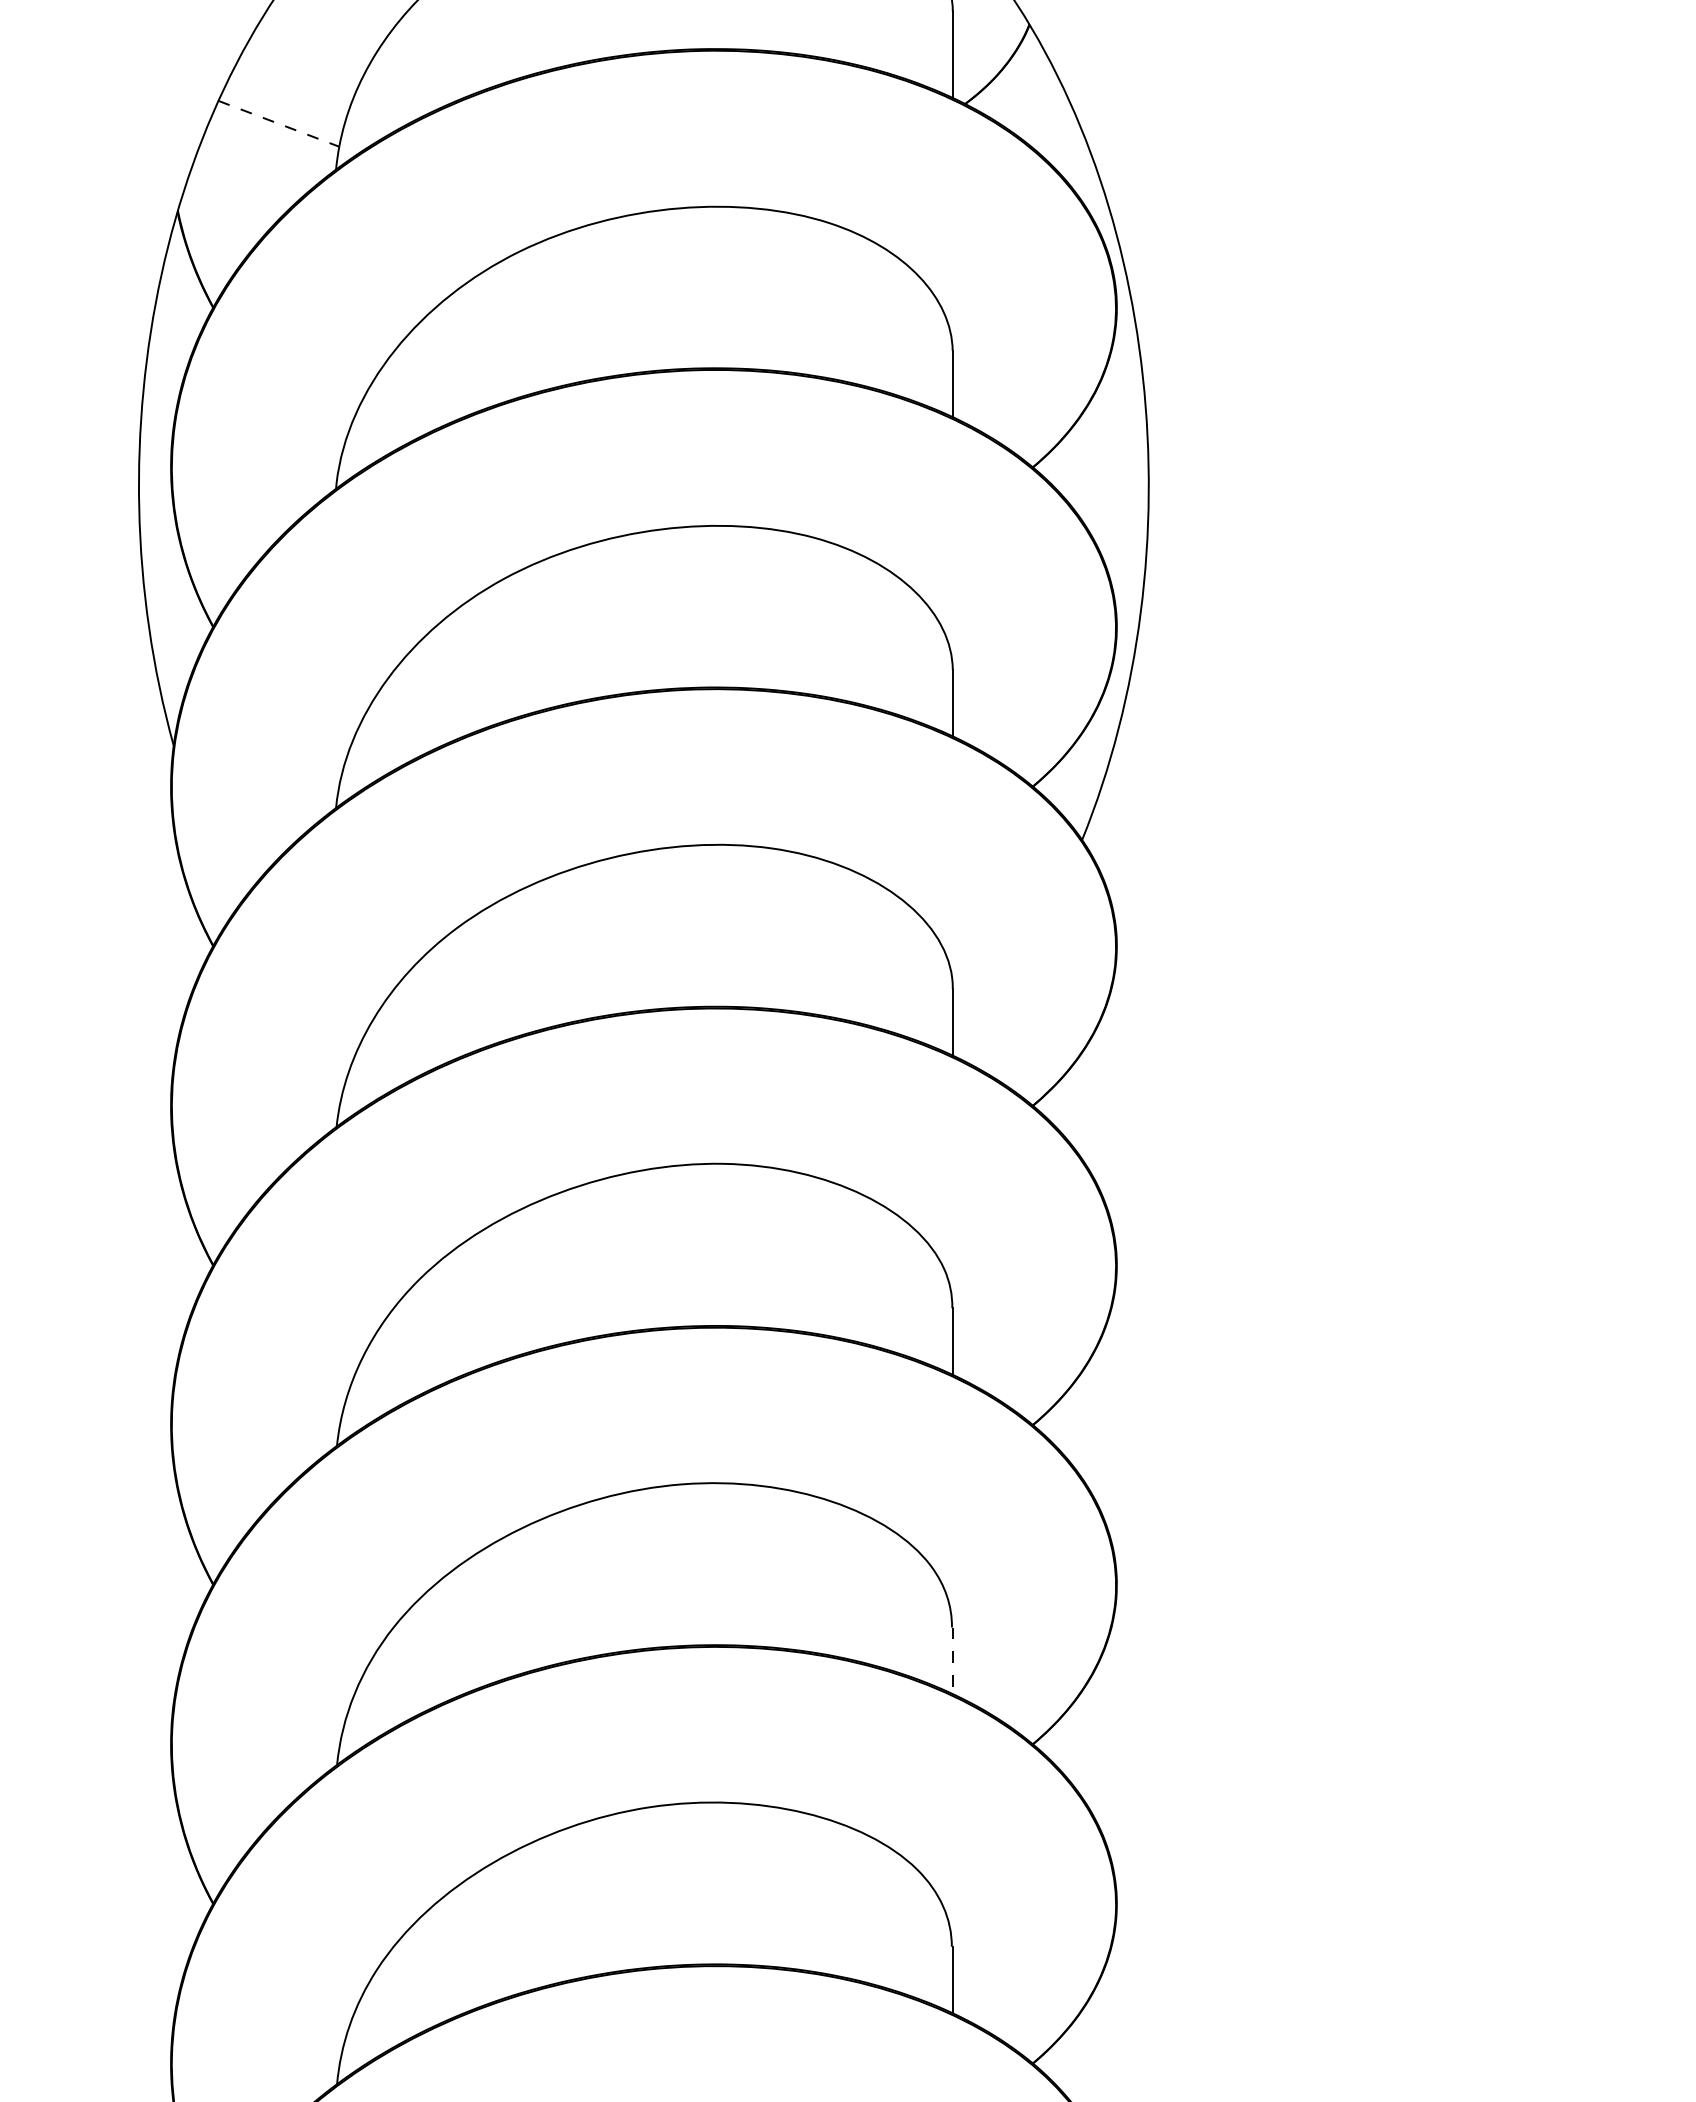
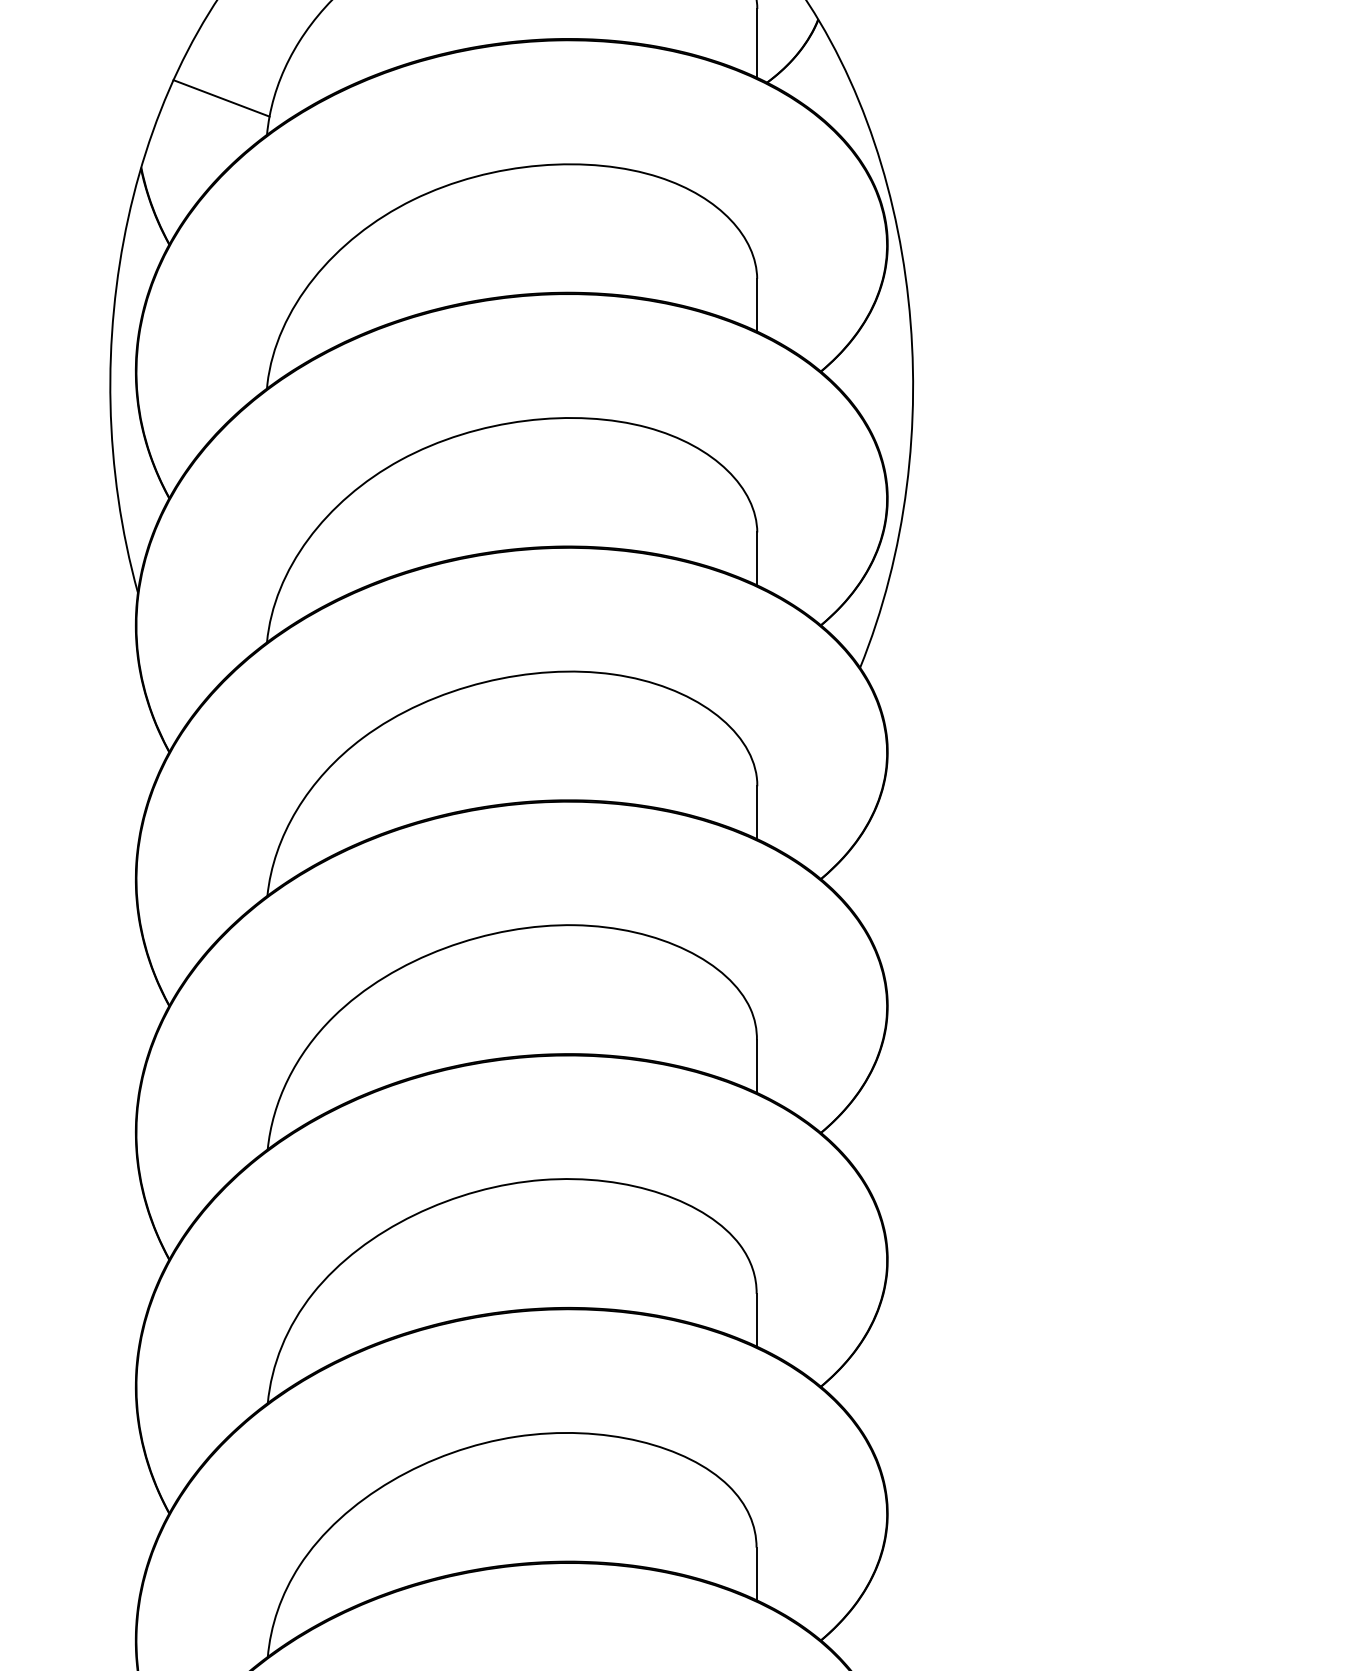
line: (278, 123) -> (221, 98), dashed -> solid
line: (952, 1661) -> (757, 1320), dashed -> solid

